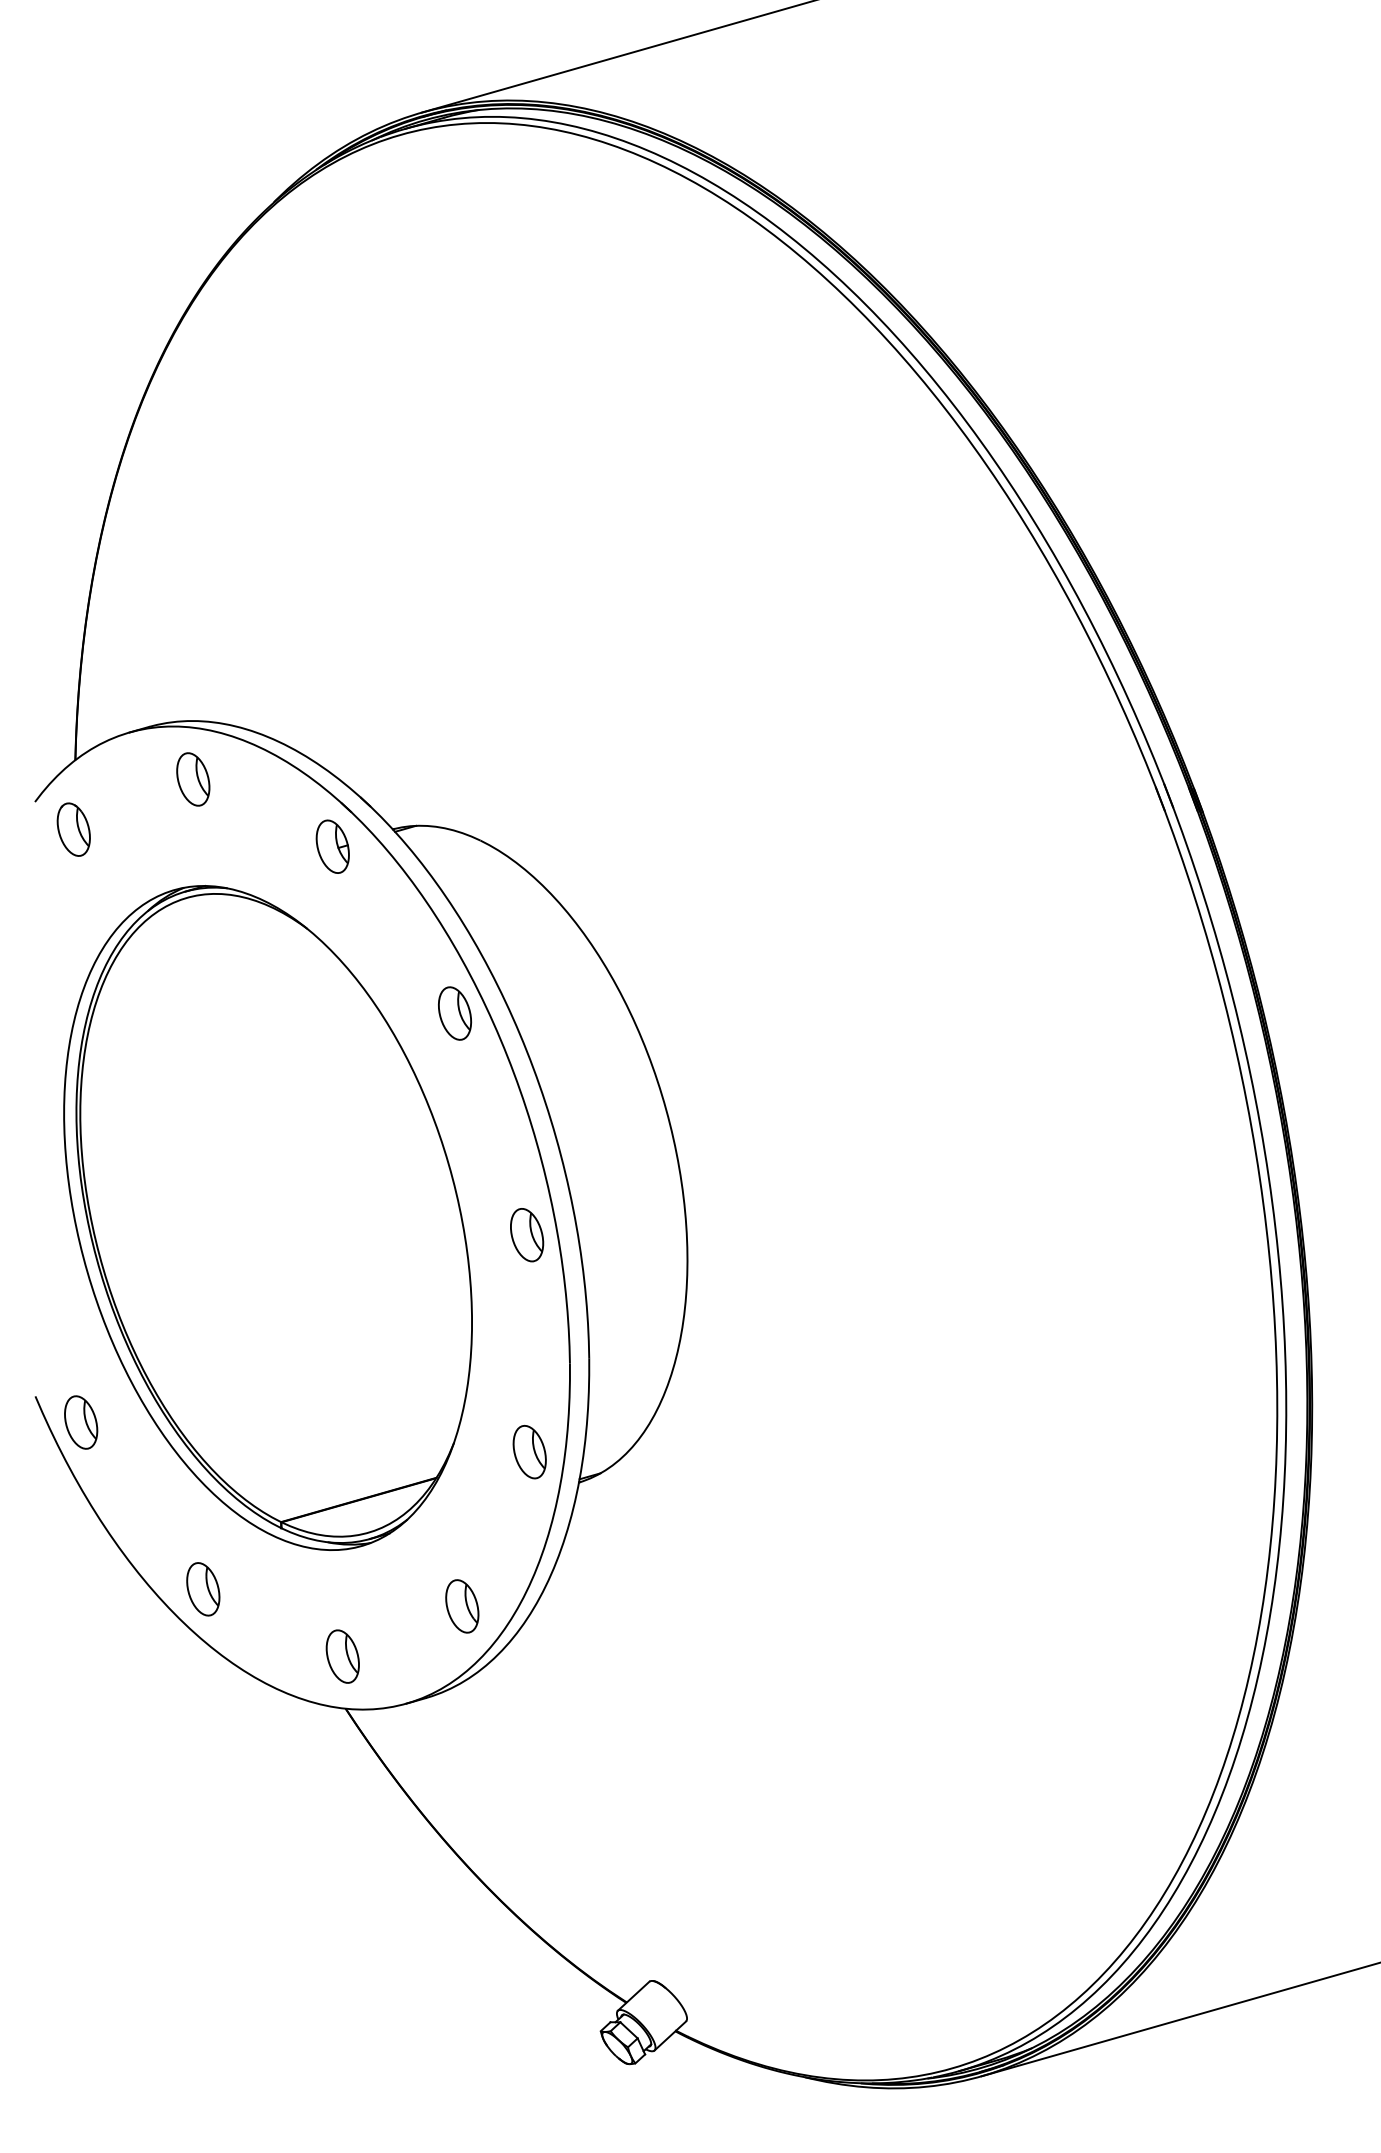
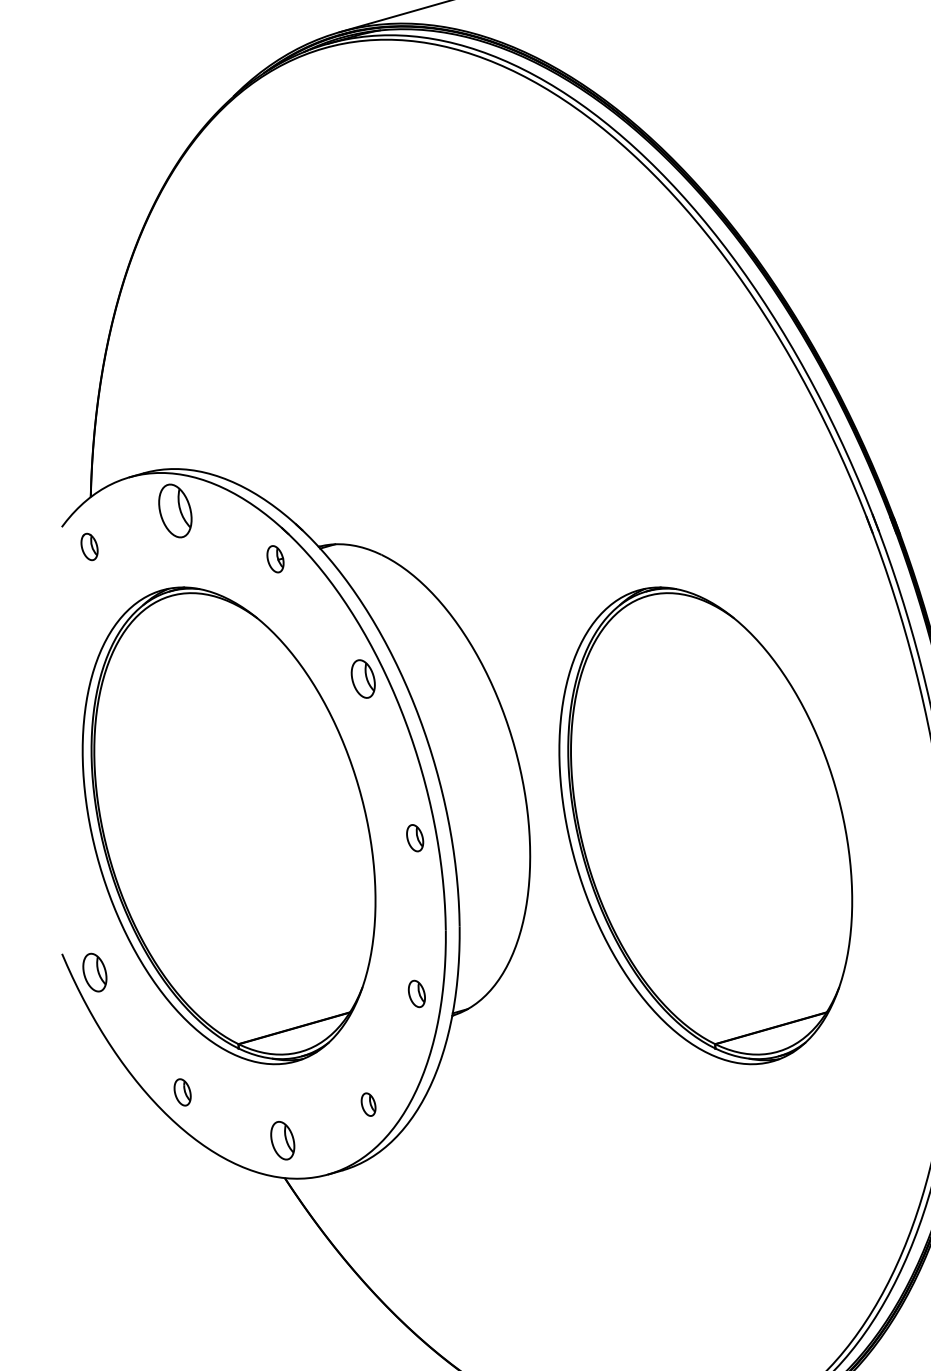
part: (193, 779) -> (175, 511), size x1.4
part: (73, 829) -> (89, 546), size x0.7
part: (332, 846) -> (275, 559), size x0.7
part: (931, 1217) -> (705, 825), added
part: (527, 1235) -> (415, 838), size x0.7
part: (529, 1452) -> (416, 994), size x0.7
part: (203, 1589) -> (182, 1092), size x0.7
part: (462, 1606) -> (368, 1104), size x0.6

